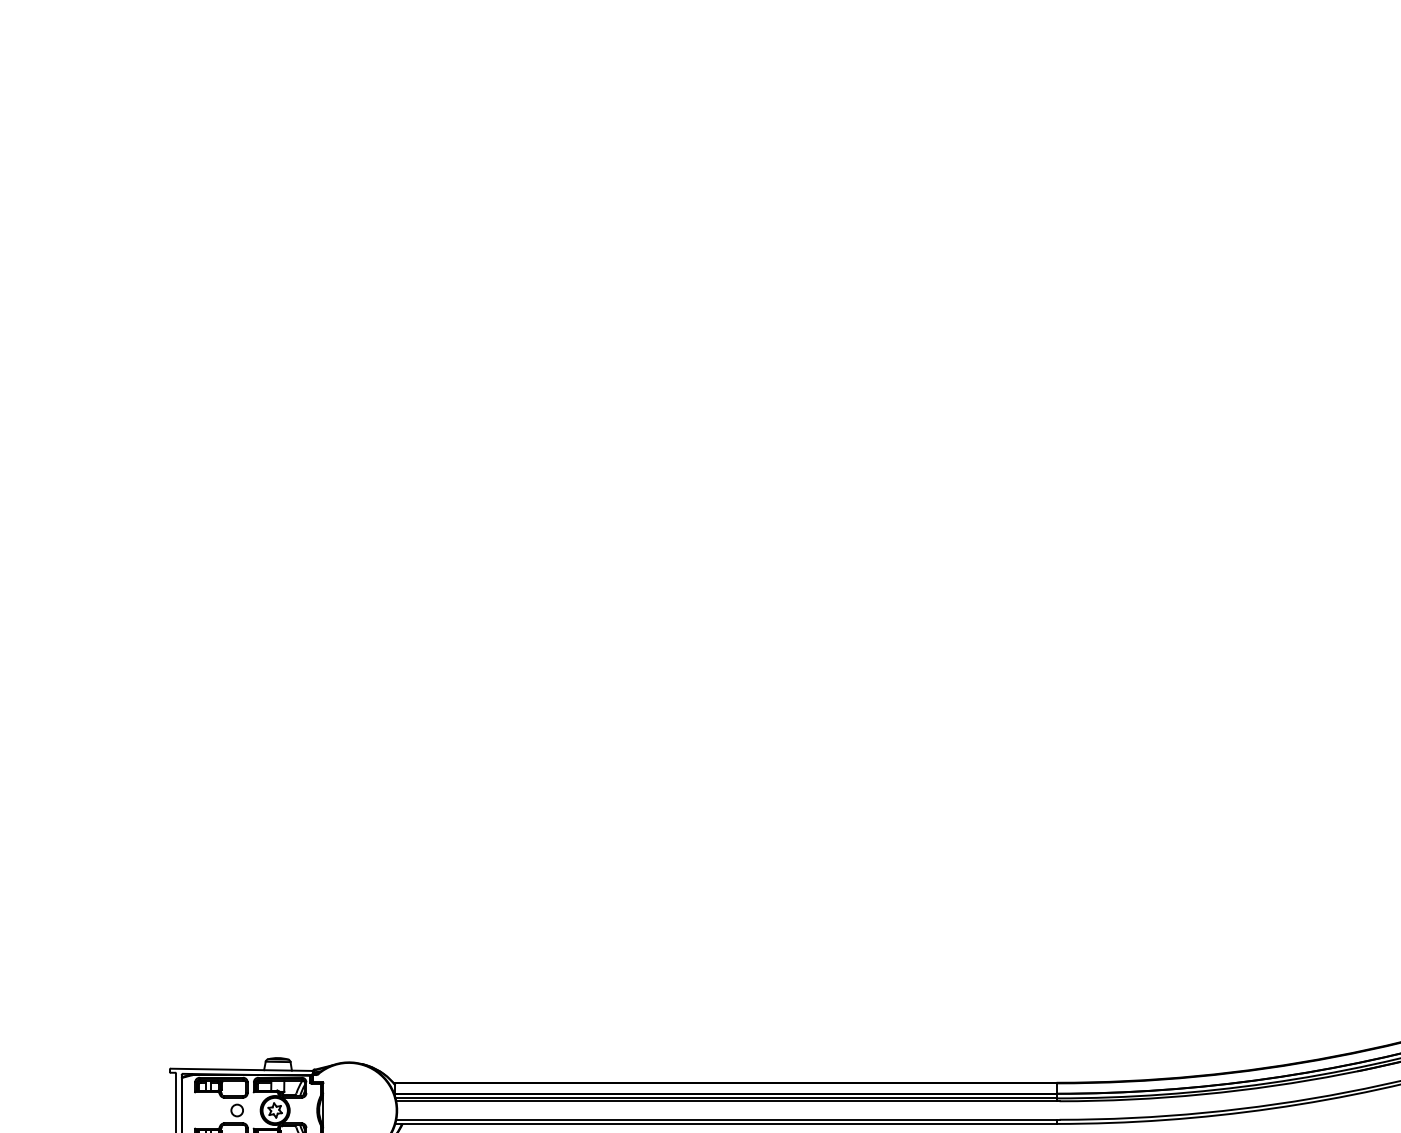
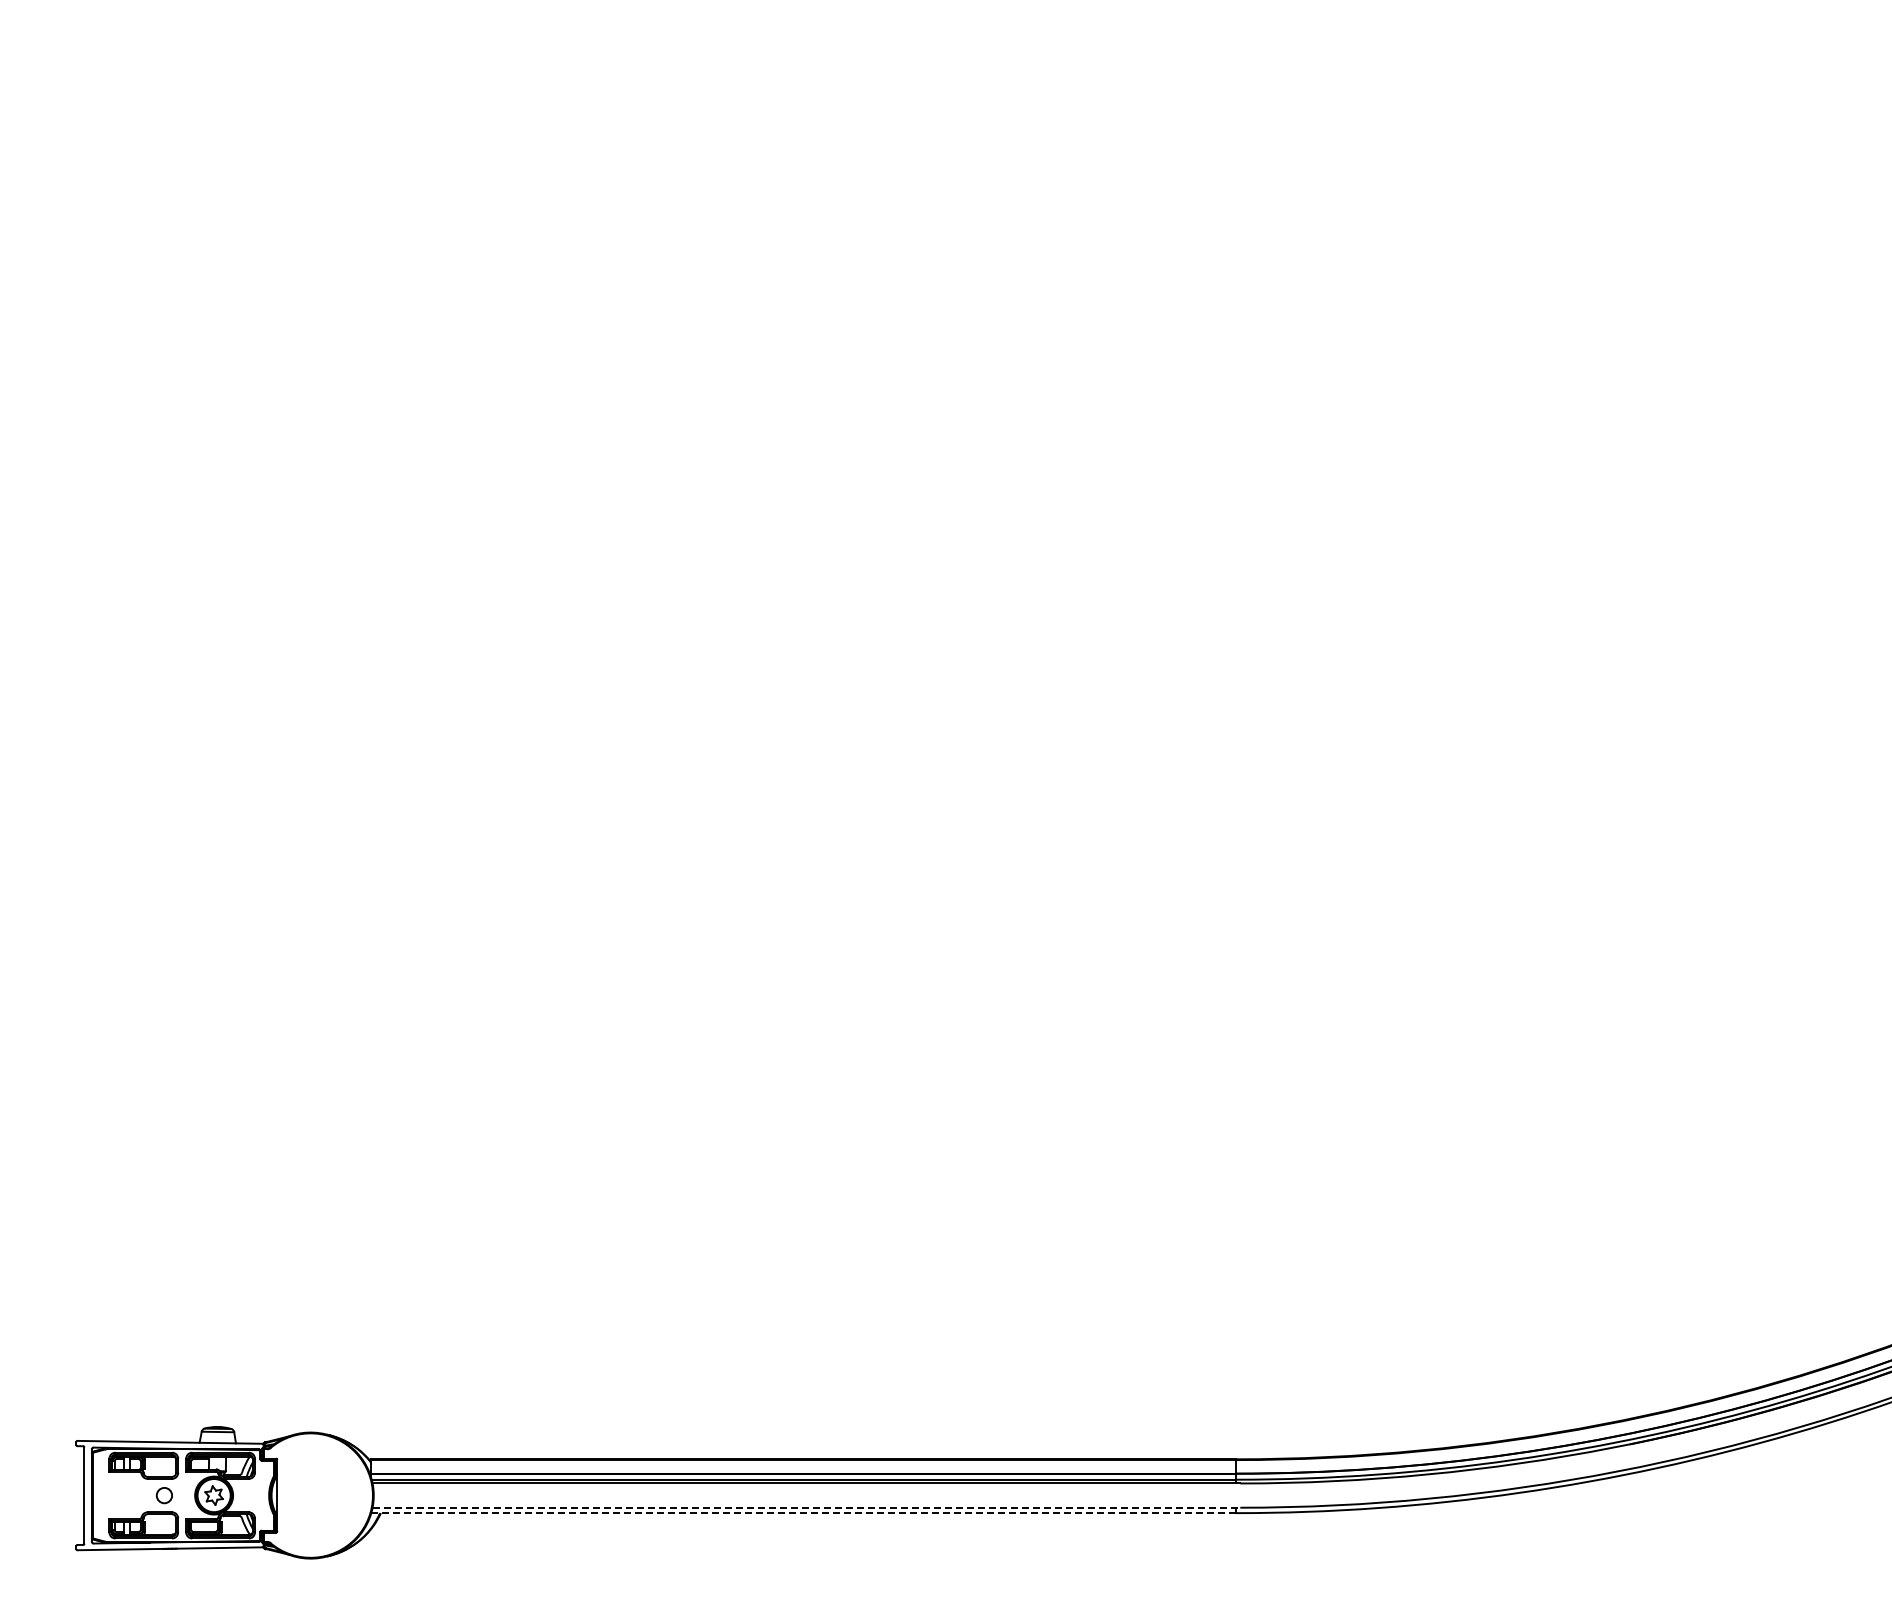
line: (728, 1119) -> (806, 1507), solid -> dashed
line: (726, 1124) -> (804, 1513), solid -> dashed

